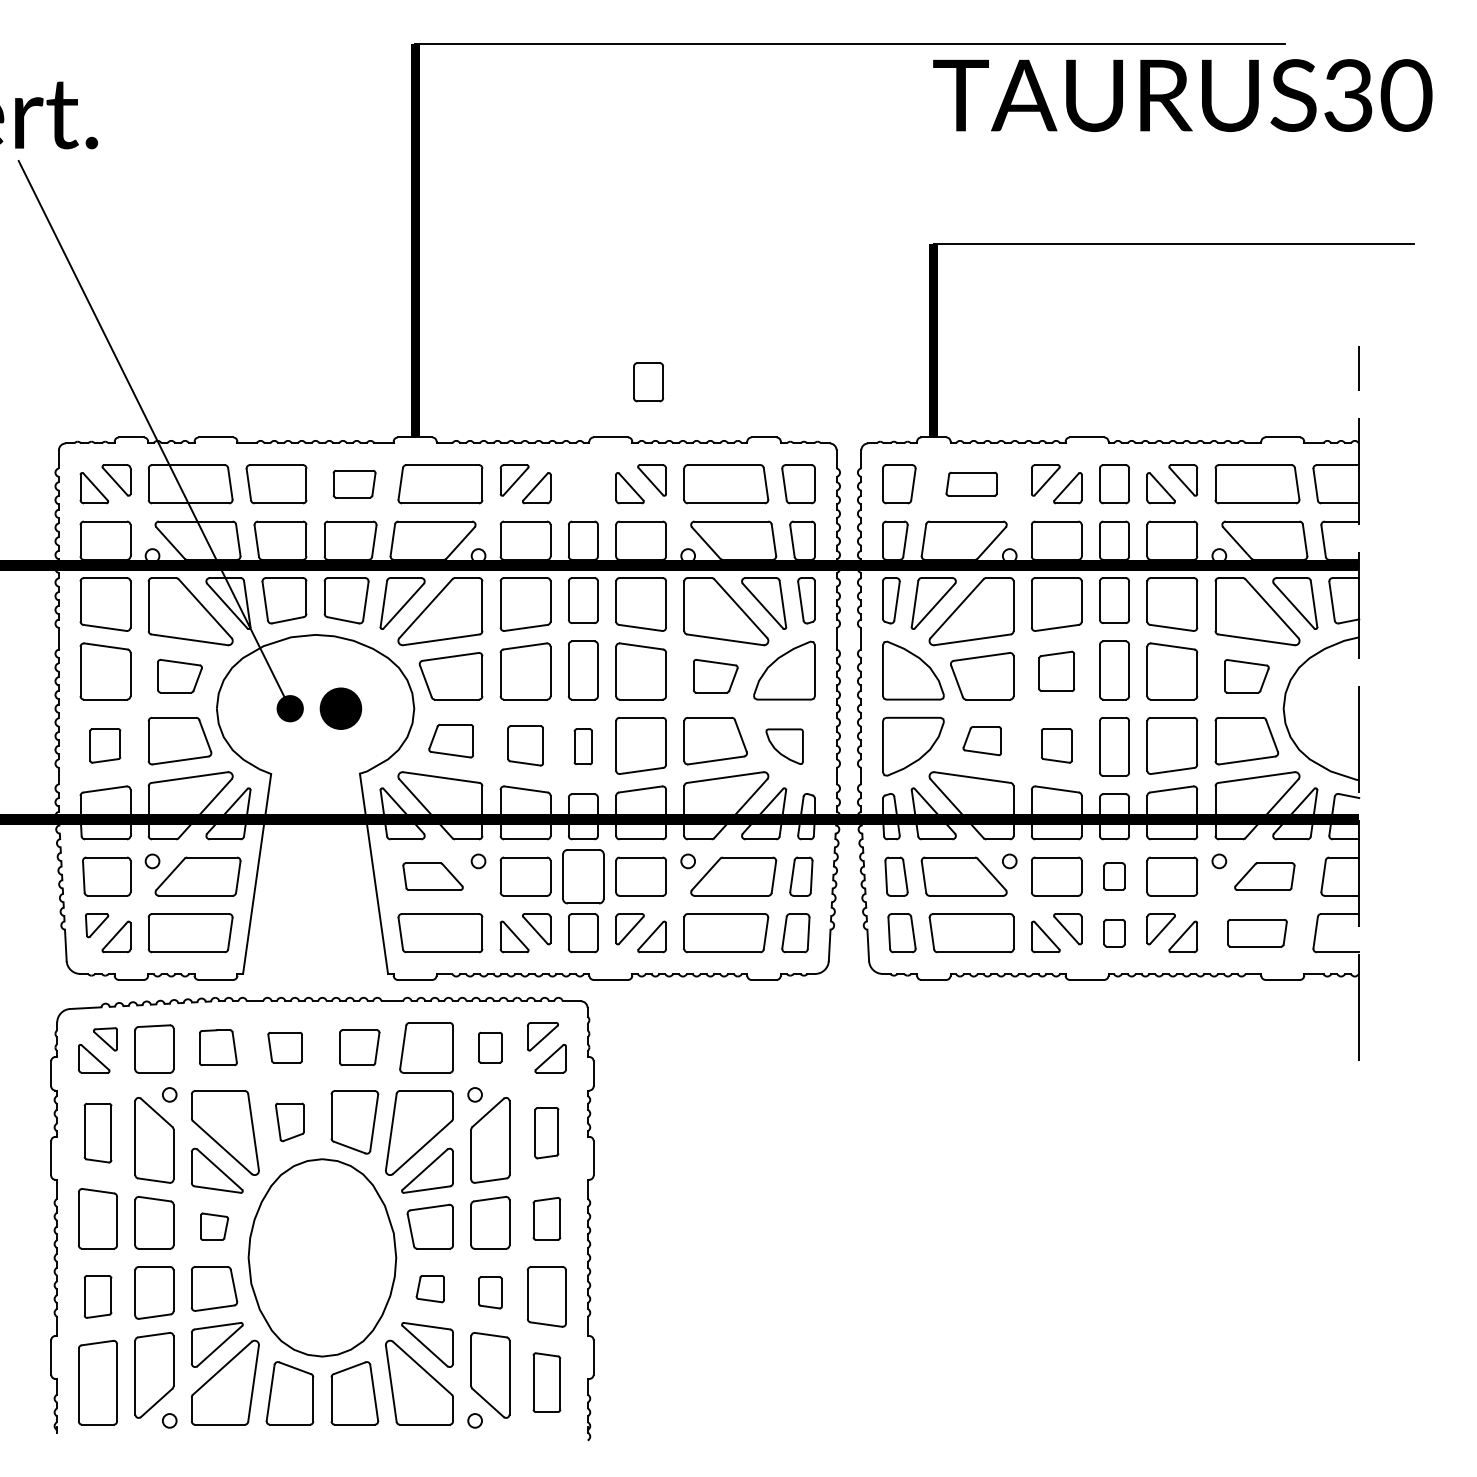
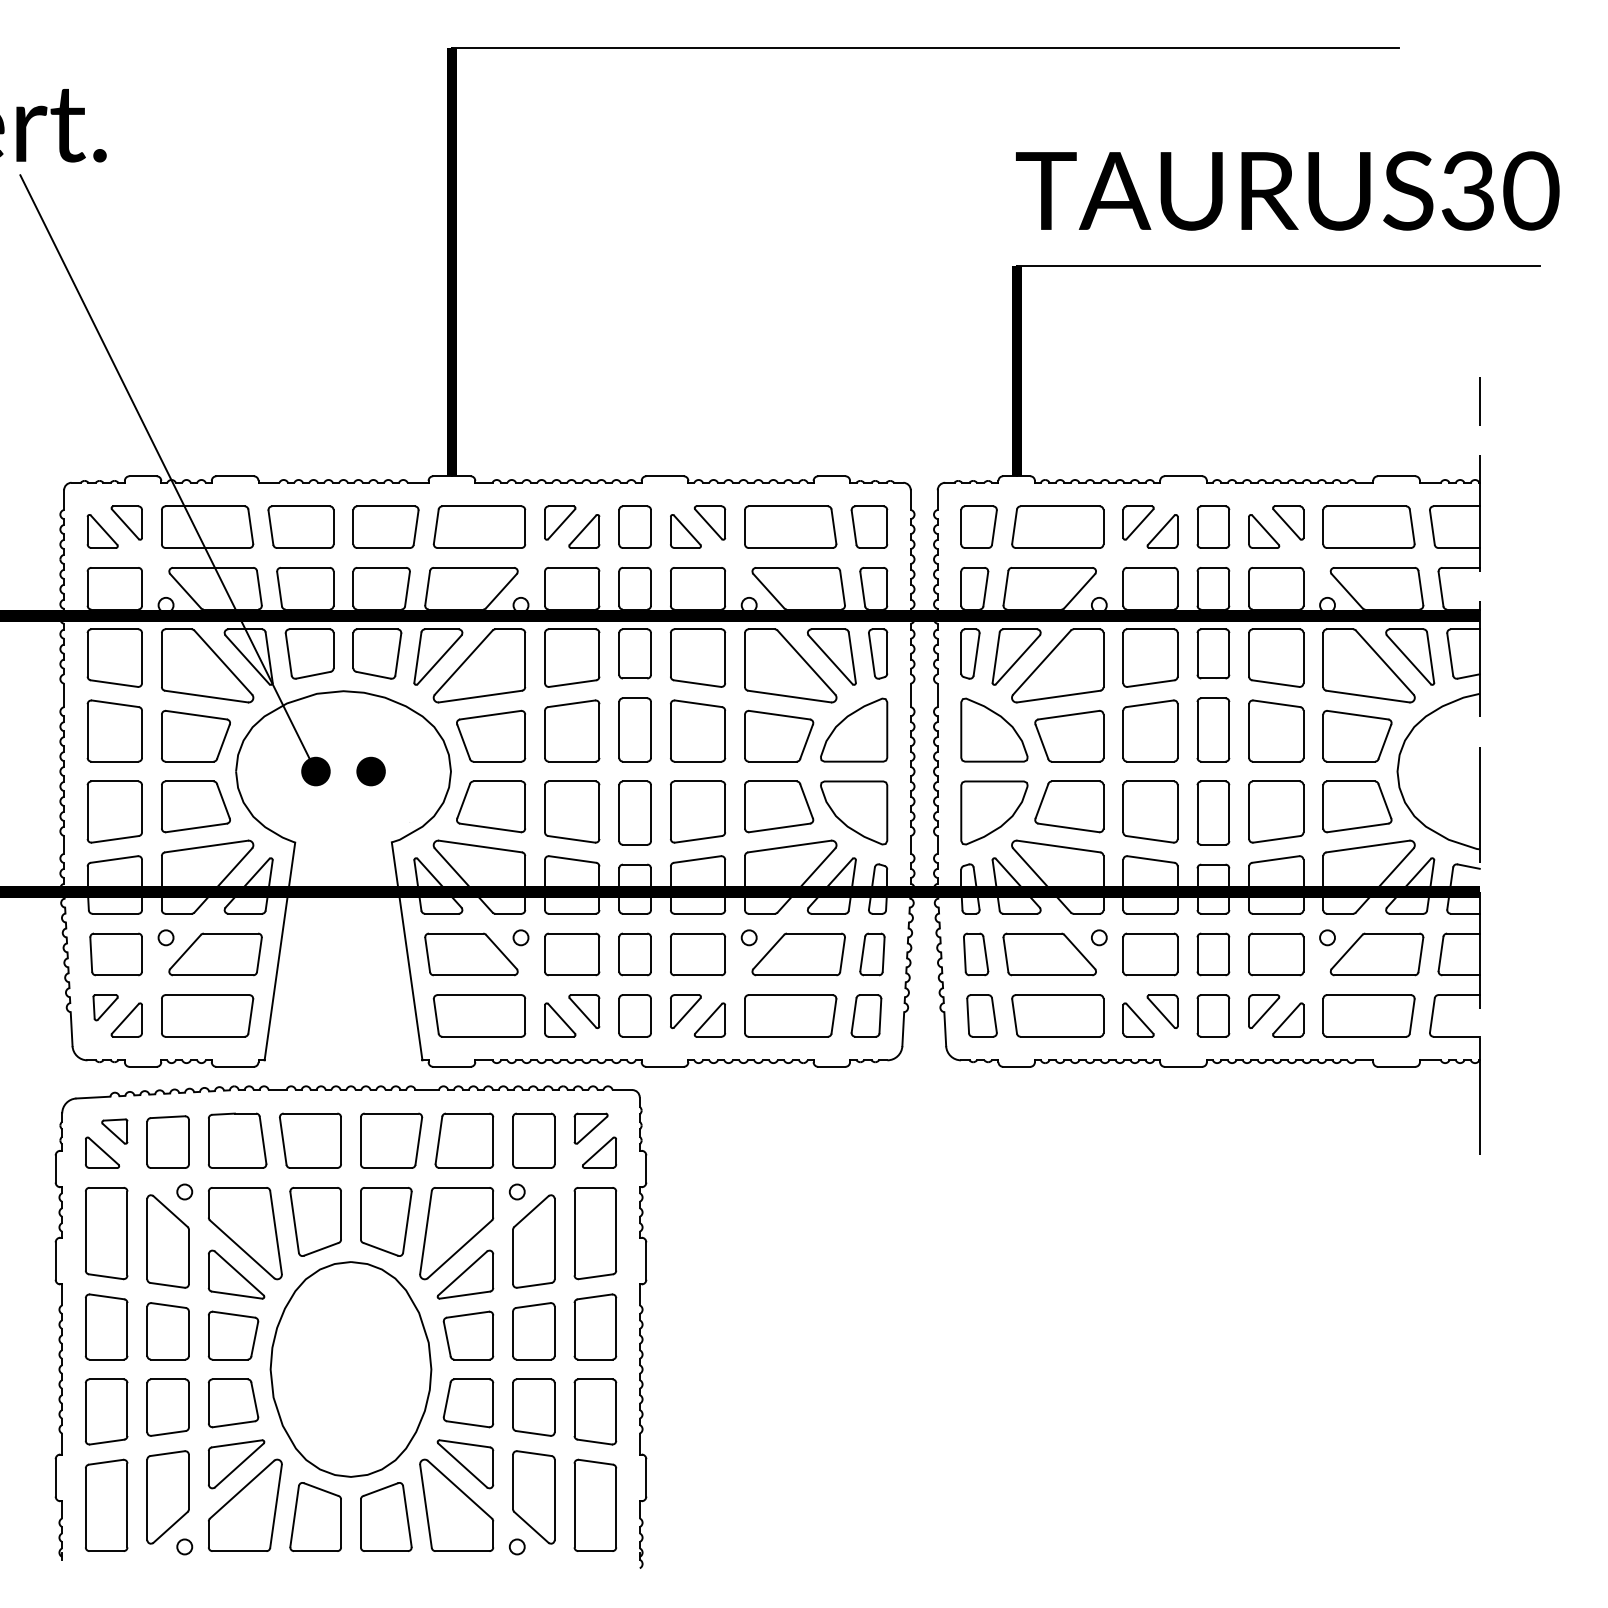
text: (1182, 95) -> (1287, 190), moved
part: (648, 381) -> (634, 526), moved
part: (354, 483) -> (385, 526), size x1.43
part: (971, 483) -> (1057, 526), size x1.67
part: (1056, 670) -> (1150, 730), size x1.43
part: (179, 675) -> (195, 735), size x1.43
part: (715, 675) -> (779, 735), size x1.43
part: (1246, 676) -> (1357, 736), size x1.43
part: (340, 708) -> (370, 771), size x0.62
part: (451, 740) -> (491, 806), size x1.43
part: (982, 740) -> (1069, 806), size x1.67
part: (105, 745) -> (114, 811), size x1.67
part: (525, 745) -> (572, 811), size x1.43
part: (1056, 745) -> (1150, 811), size x1.67
part: (582, 746) -> (634, 812), size x1.67
part: (784, 746) -> (854, 812), size x1.67
part: (433, 876) -> (471, 954), size x1.43
part: (582, 876) -> (634, 954), size x0.71
part: (1114, 876) -> (1213, 954), size x1.43
part: (1264, 876) -> (1376, 954), size x1.43
part: (1114, 932) -> (1213, 1015), size x1.43
part: (1256, 932) -> (1368, 1015), size x1.43
part: (218, 1047) -> (237, 1140), size x1.43
part: (285, 1047) -> (310, 1140), size x1.67
part: (359, 1047) -> (391, 1140), size x1.43
part: (490, 1047) -> (533, 1140), size x1.67
part: (289, 1121) -> (315, 1221), size x1.67
part: (97, 1132) -> (106, 1233), size x1.43
part: (546, 1132) -> (595, 1233), size x1.67
part: (546, 1218) -> (595, 1326), size x1.43
part: (214, 1226) -> (233, 1335), size x1.67
part: (430, 1289) -> (468, 1403), size x1.67
part: (490, 1292) -> (533, 1407), size x1.67
part: (97, 1296) -> (106, 1411), size x1.43
part: (546, 1381) -> (595, 1504), size x1.43

